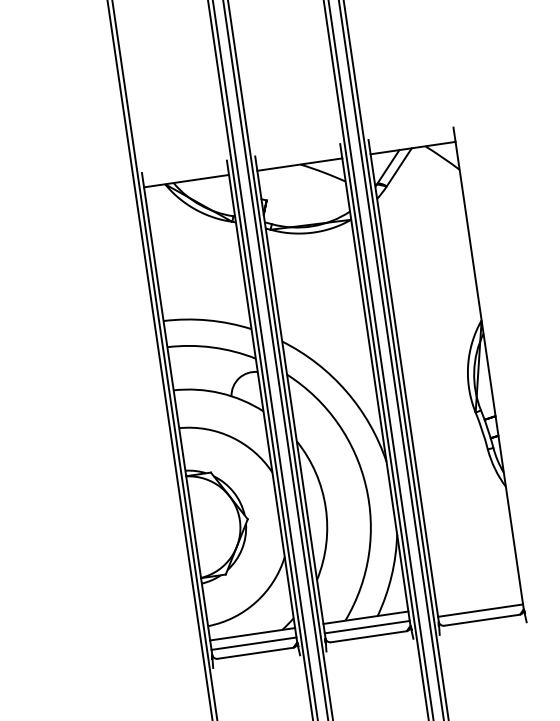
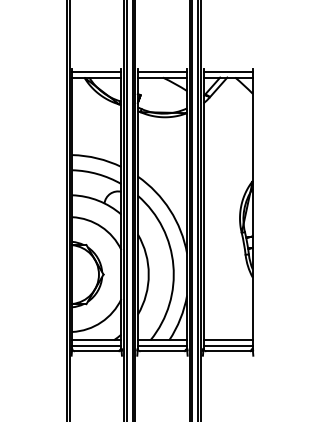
line: (410, 139) -> (227, 72), added
line: (298, 155) -> (162, 72), added
line: (184, 172) -> (96, 72), added
line: (478, 601) -> (227, 340), added

